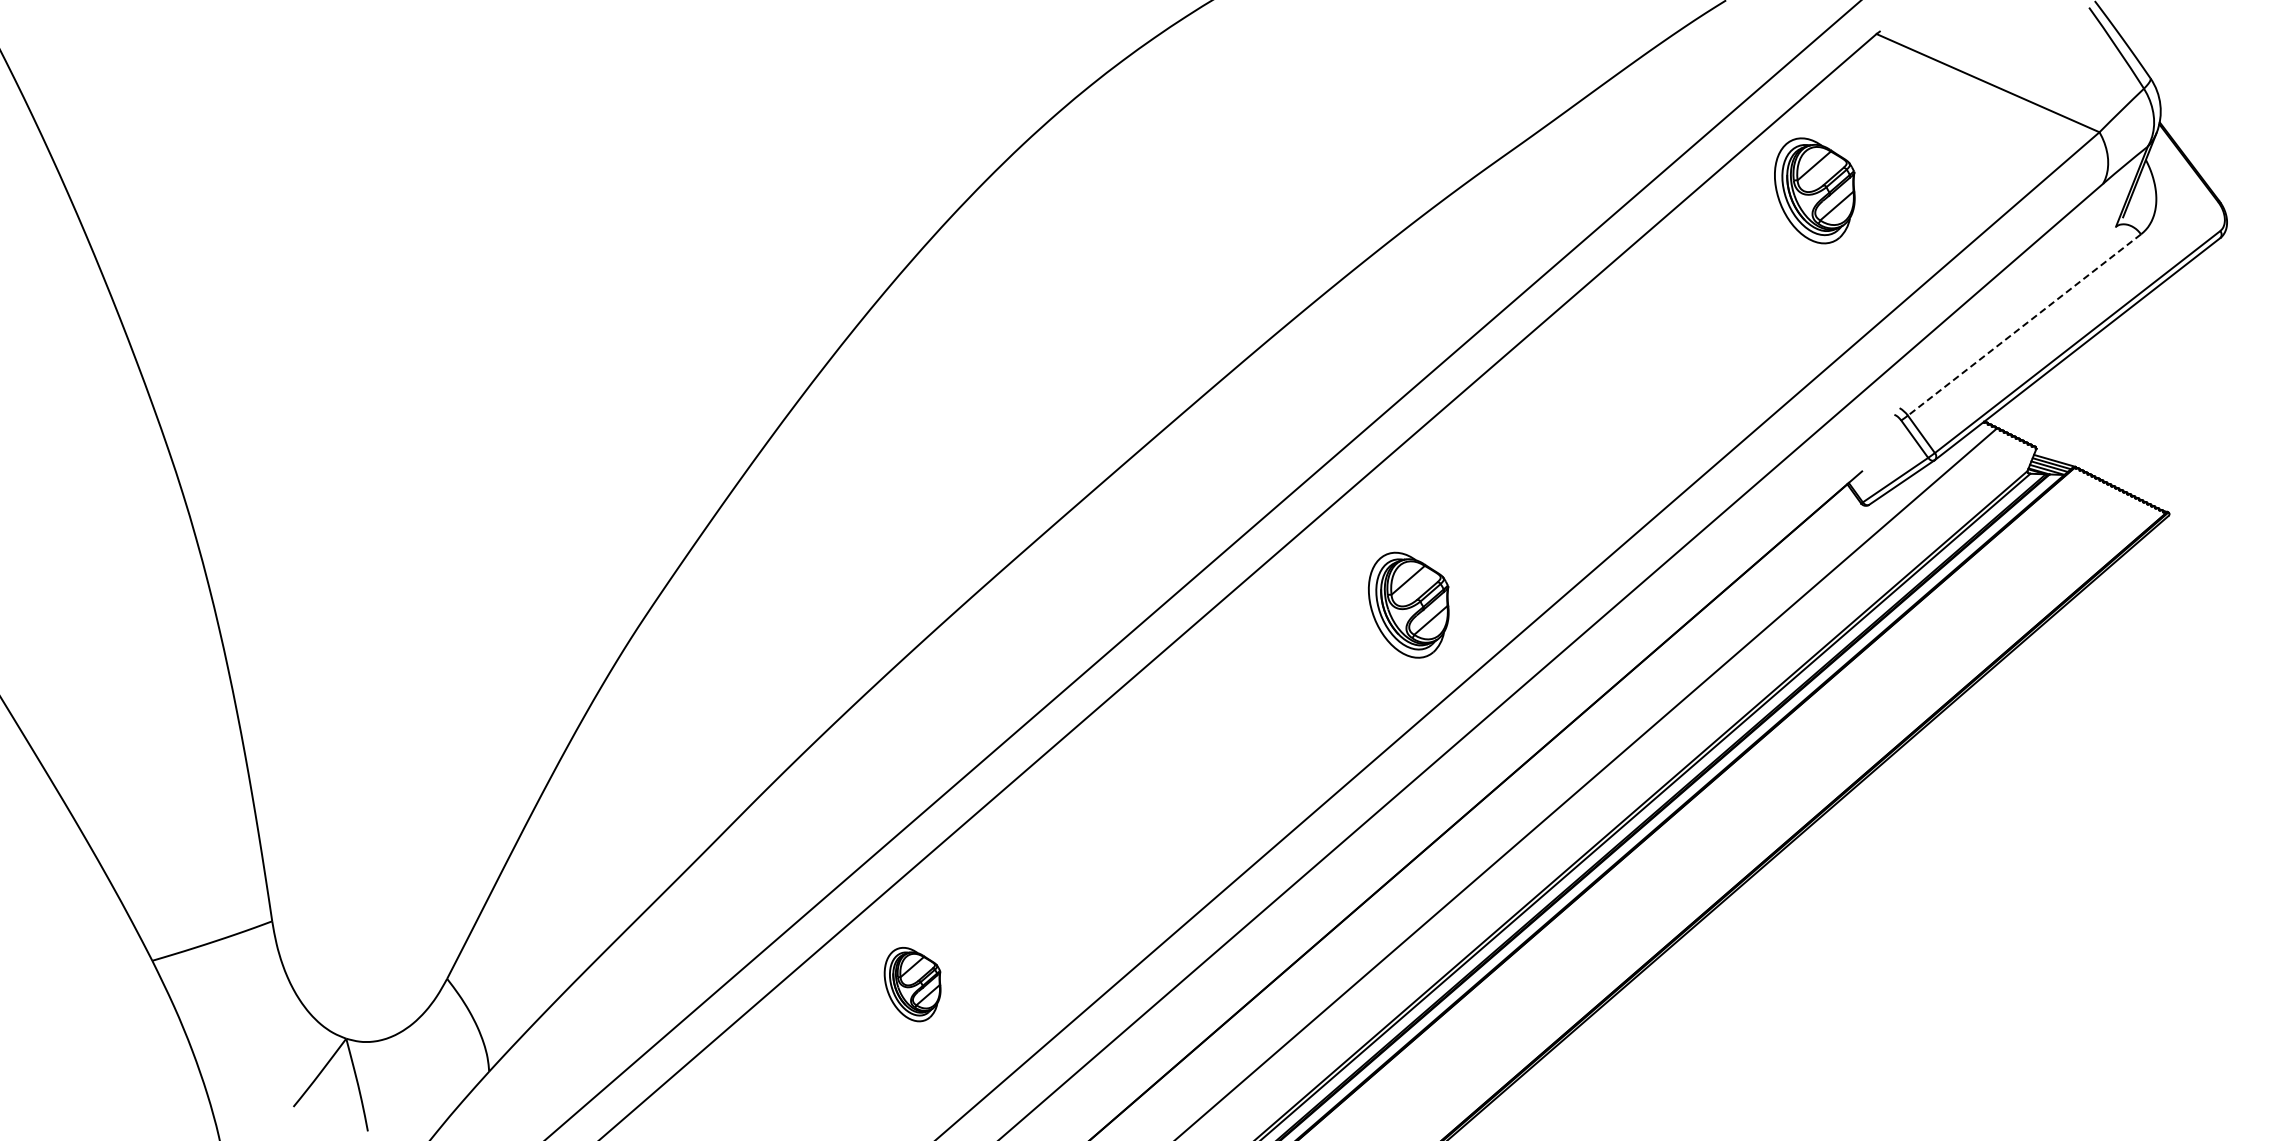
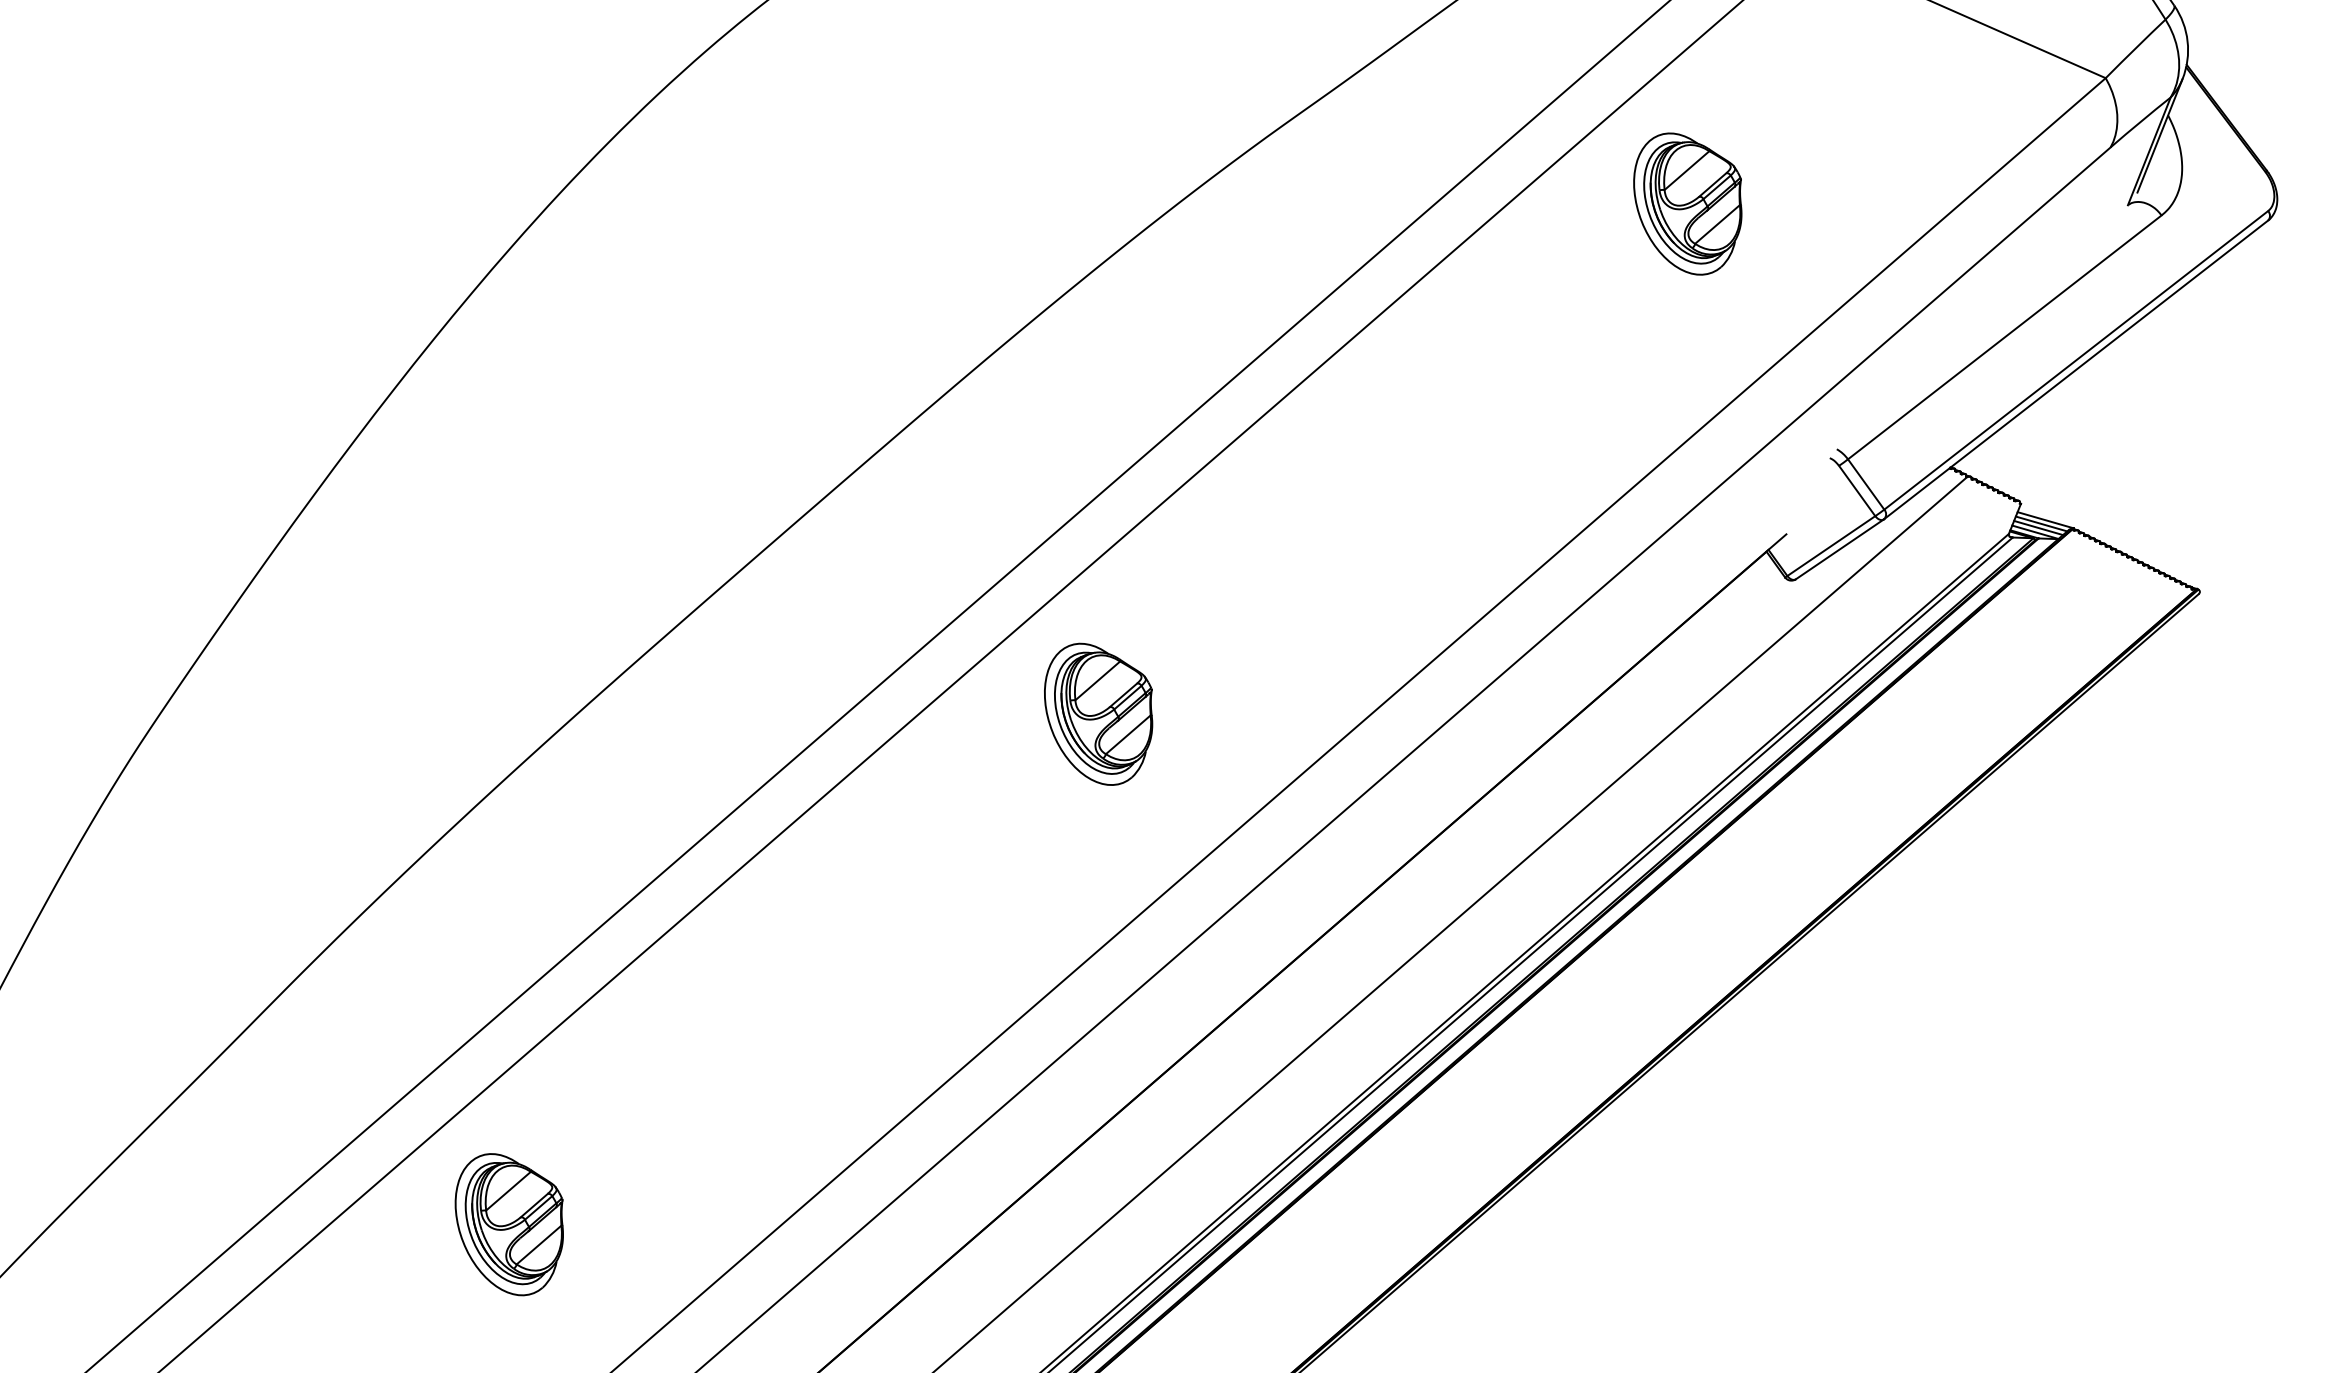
part: (1814, 190) -> (1687, 203), moved
line: (2024, 325) -> (2004, 338), dashed -> solid
part: (1408, 604) -> (1098, 713), moved
part: (912, 984) -> (509, 1224), size x1.43

